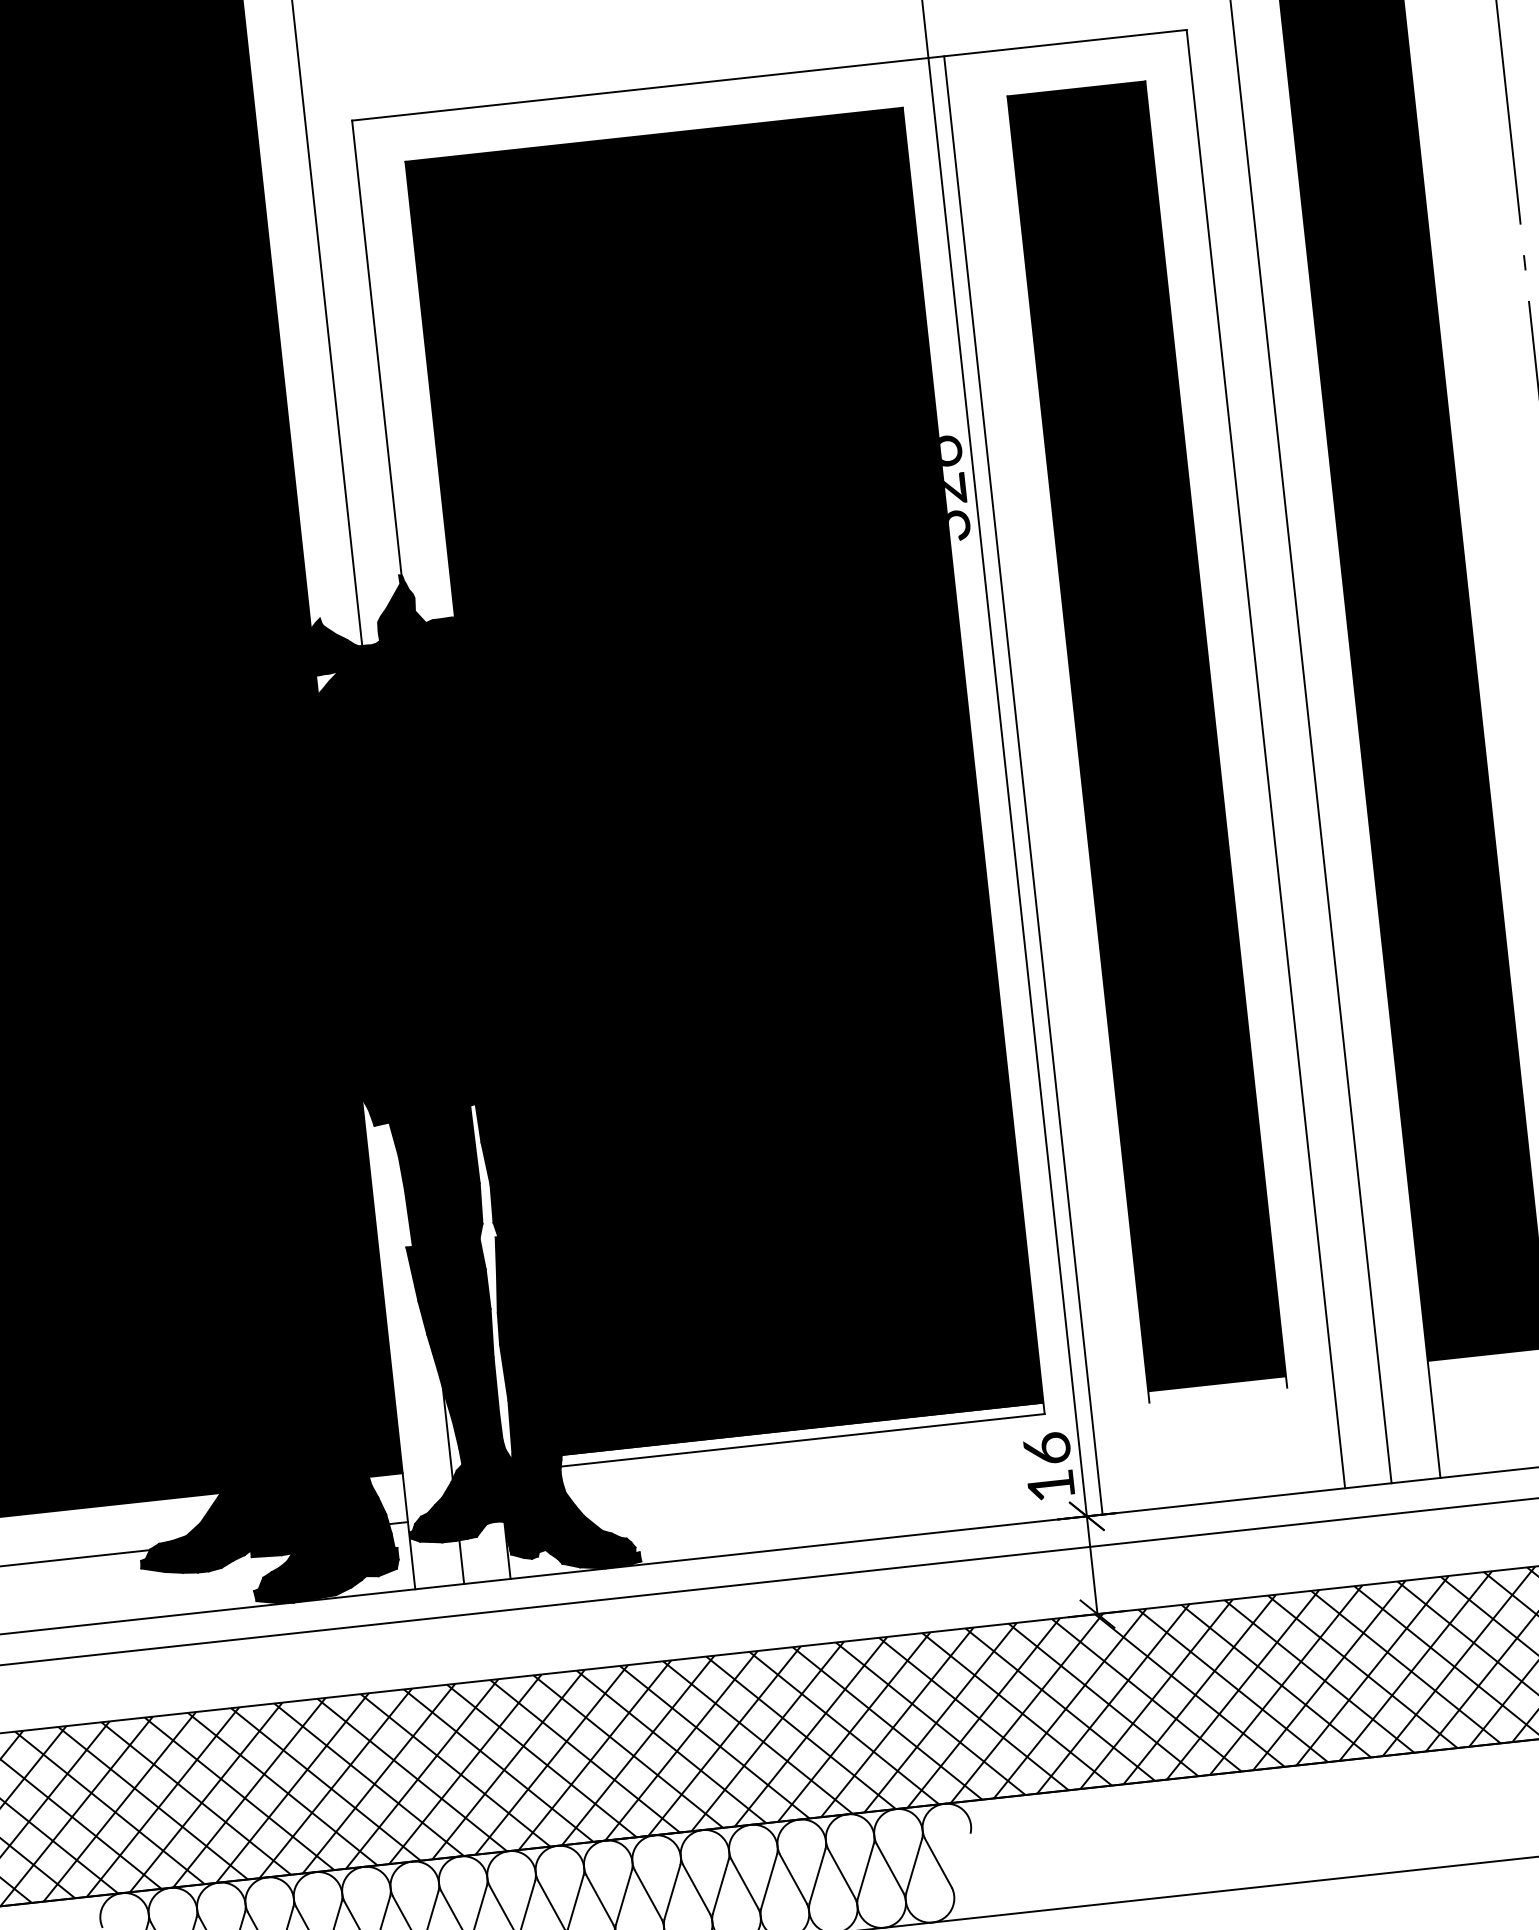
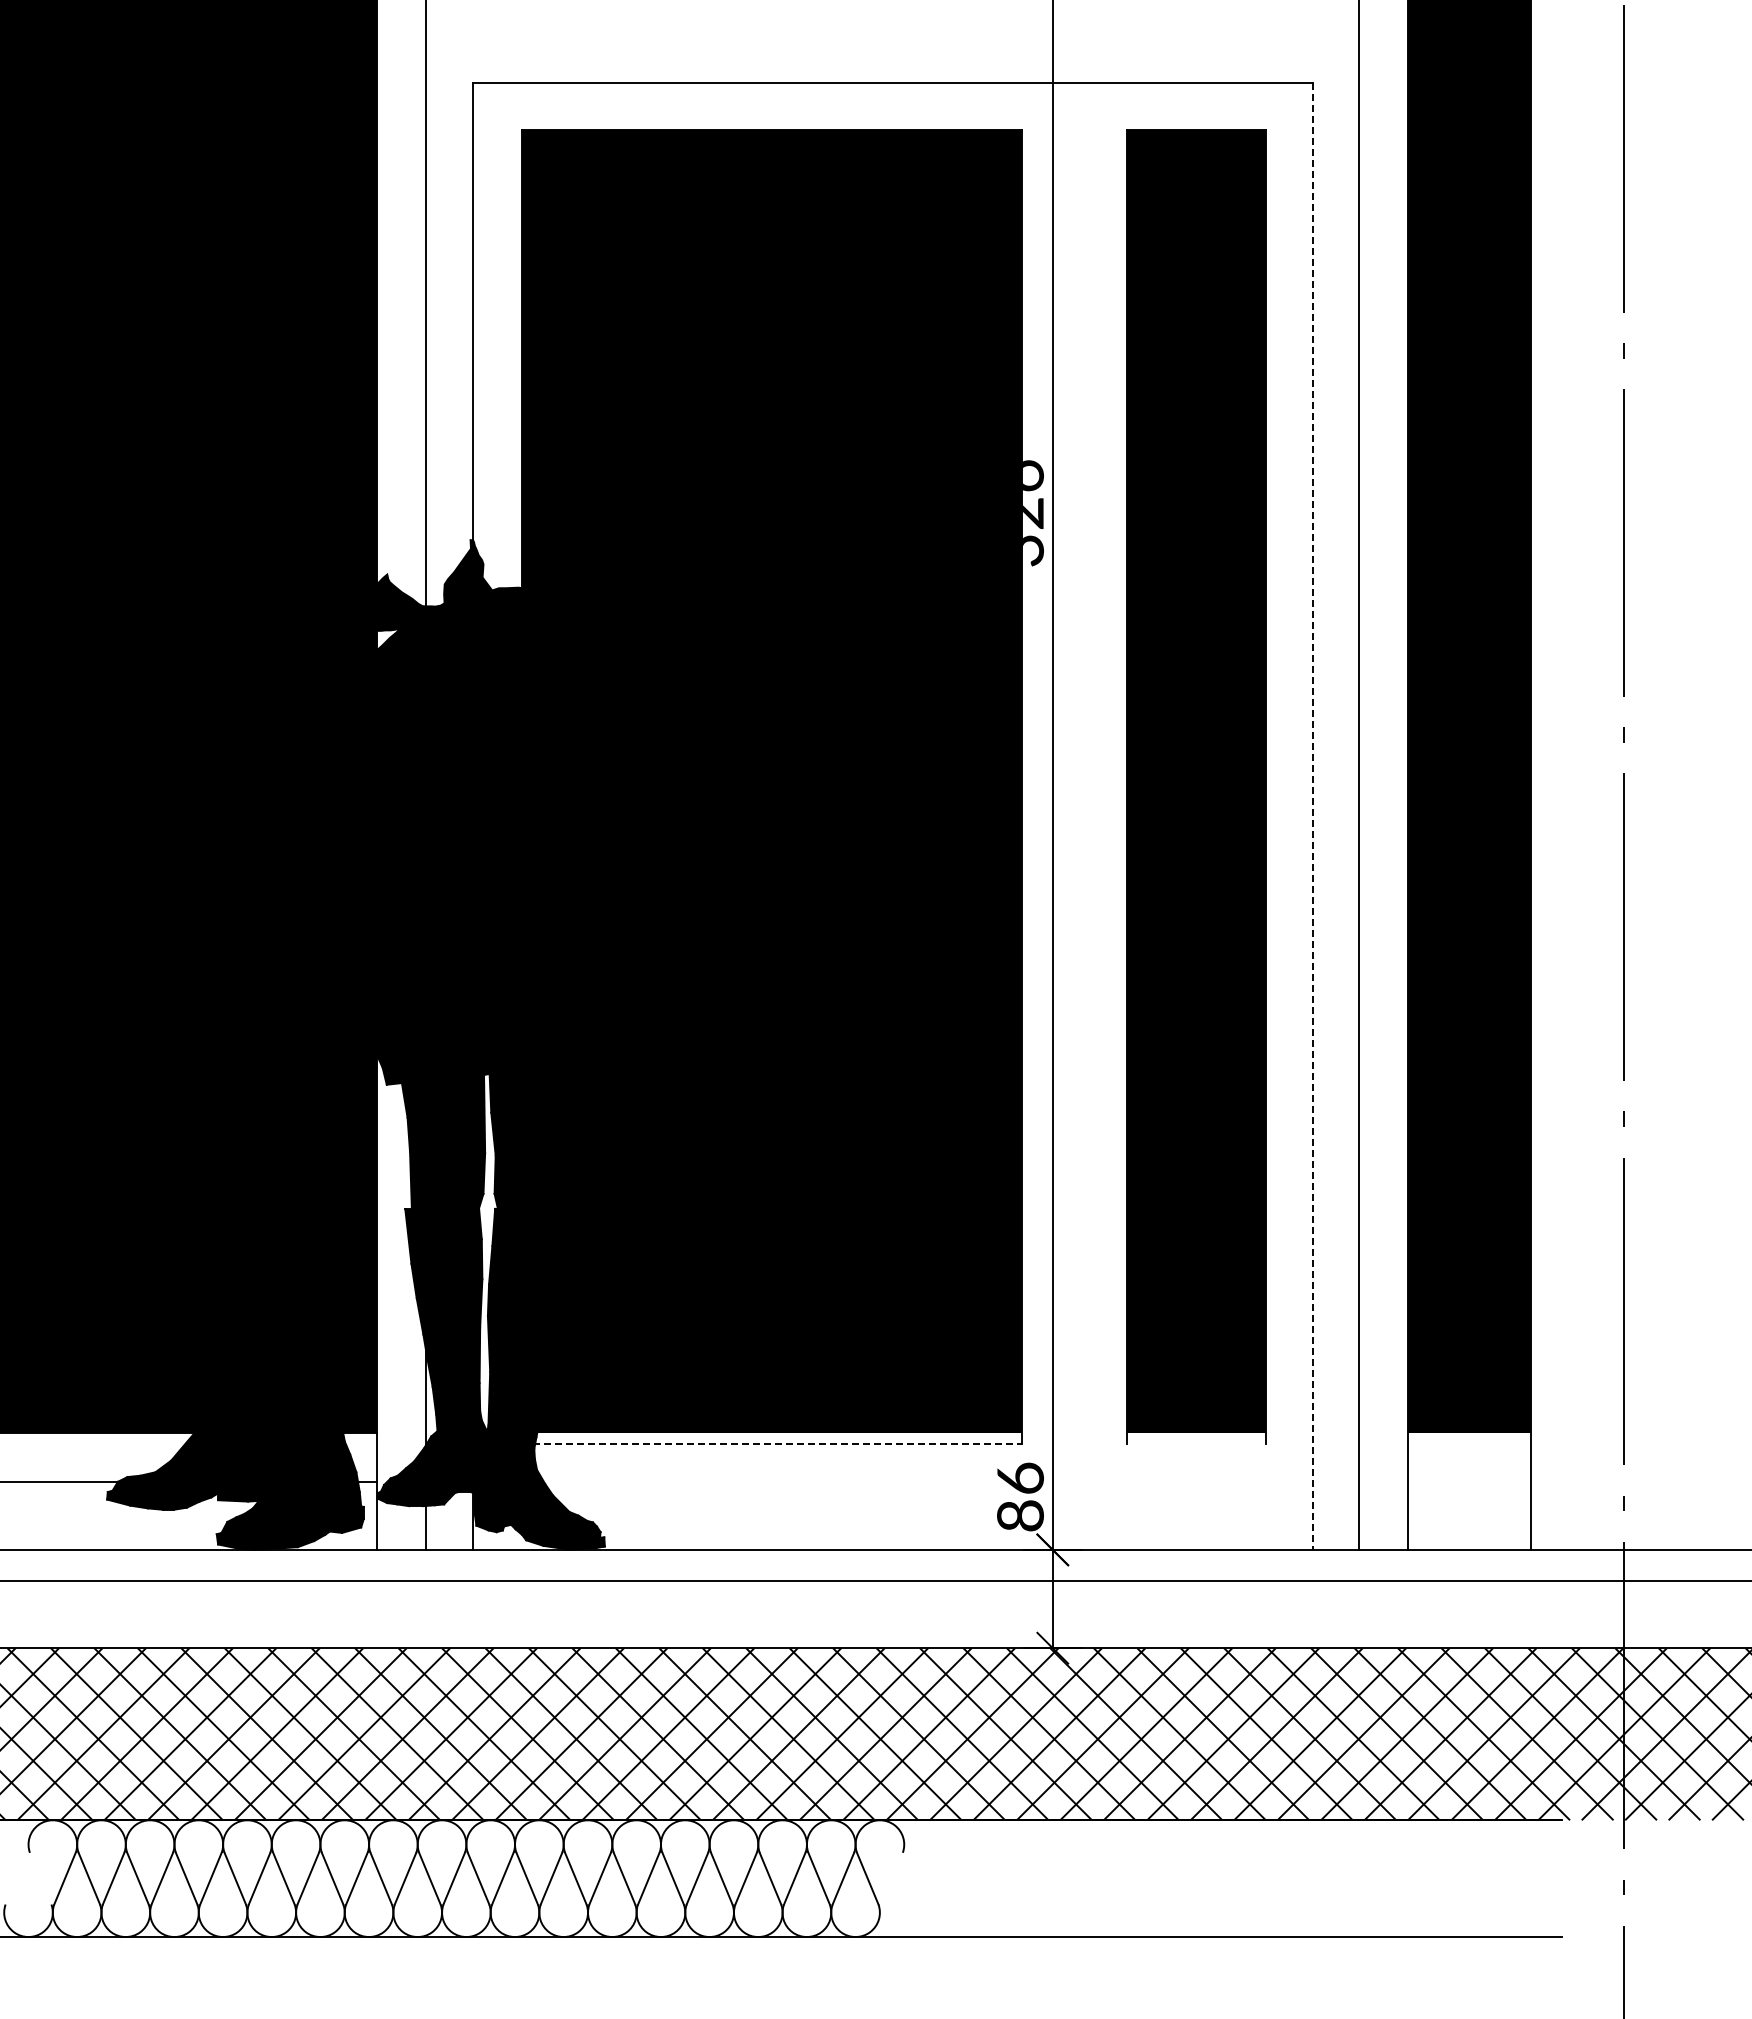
line: (1265, 759) -> (1312, 816), solid -> dashed
line: (1023, 784) -> (1068, 815), removed
line: (796, 1440) -> (772, 1443), solid -> dashed
text: (1051, 1485) -> (1020, 1515), 16 -> 86

